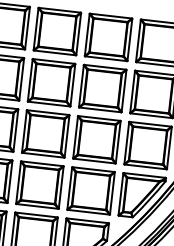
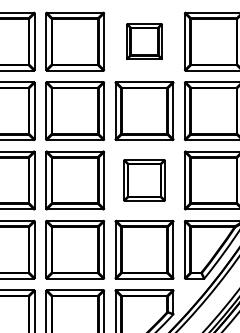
part: (108, 37) -> (144, 41), size x0.6
part: (96, 139) -> (144, 180), size x0.7

